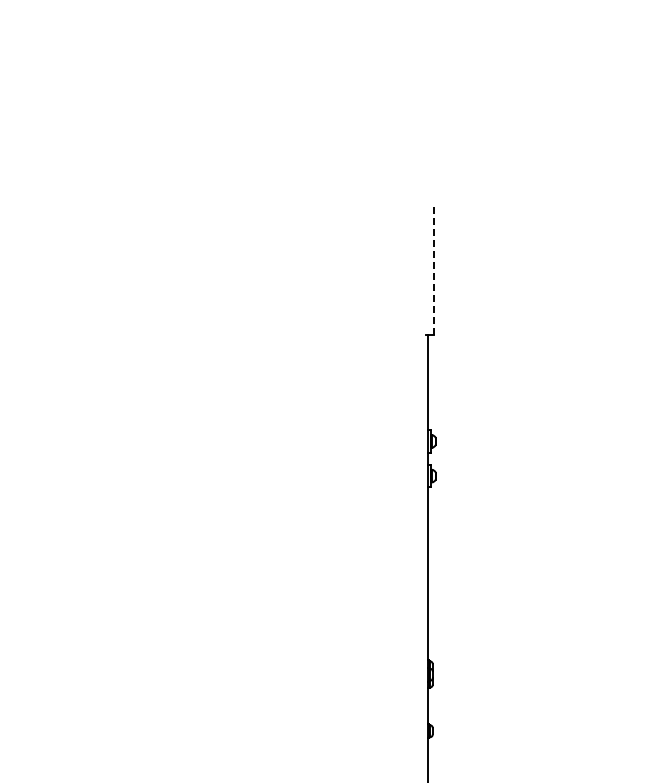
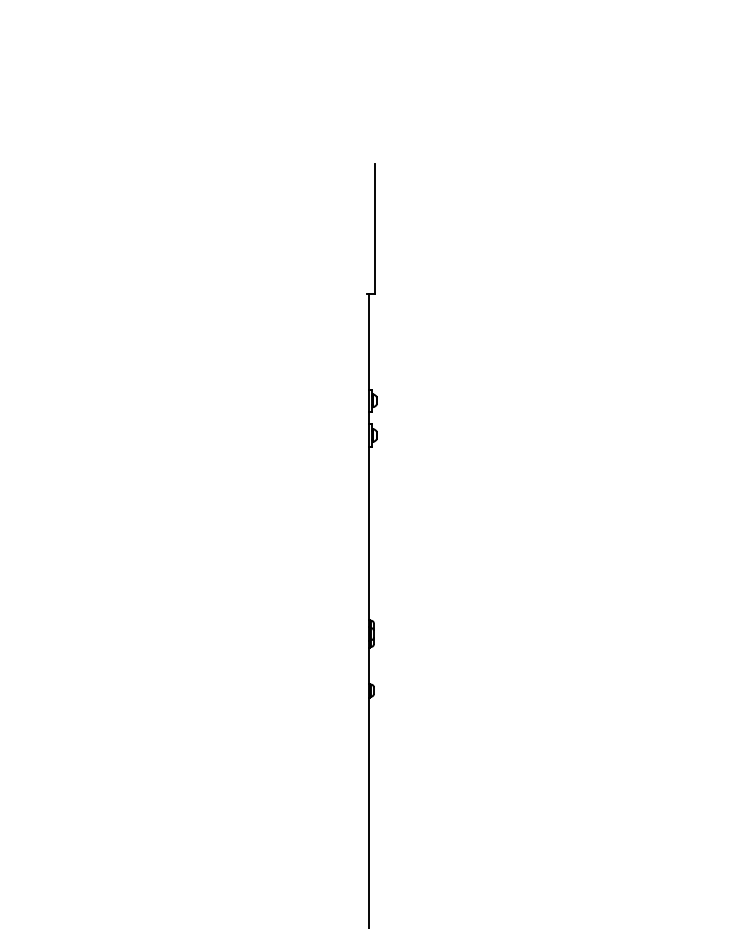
line: (433, 269) -> (374, 228), dashed -> solid

